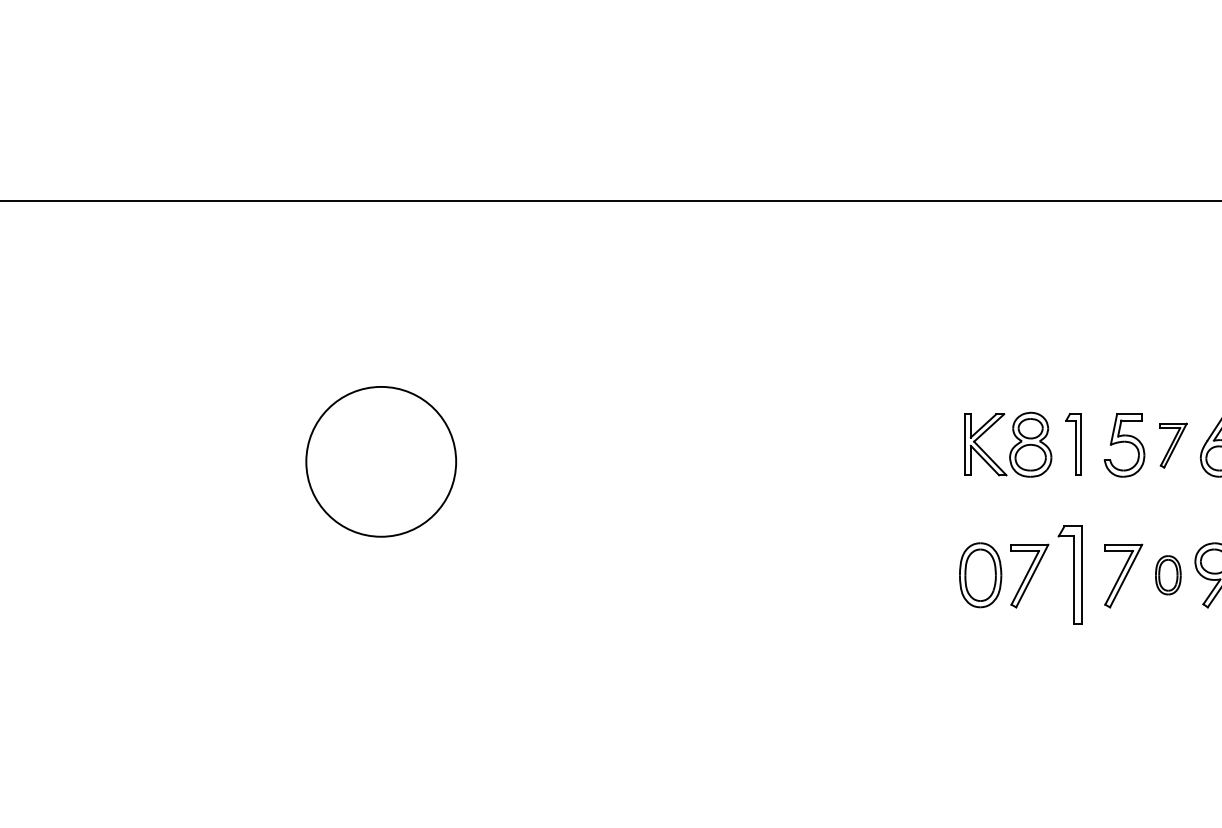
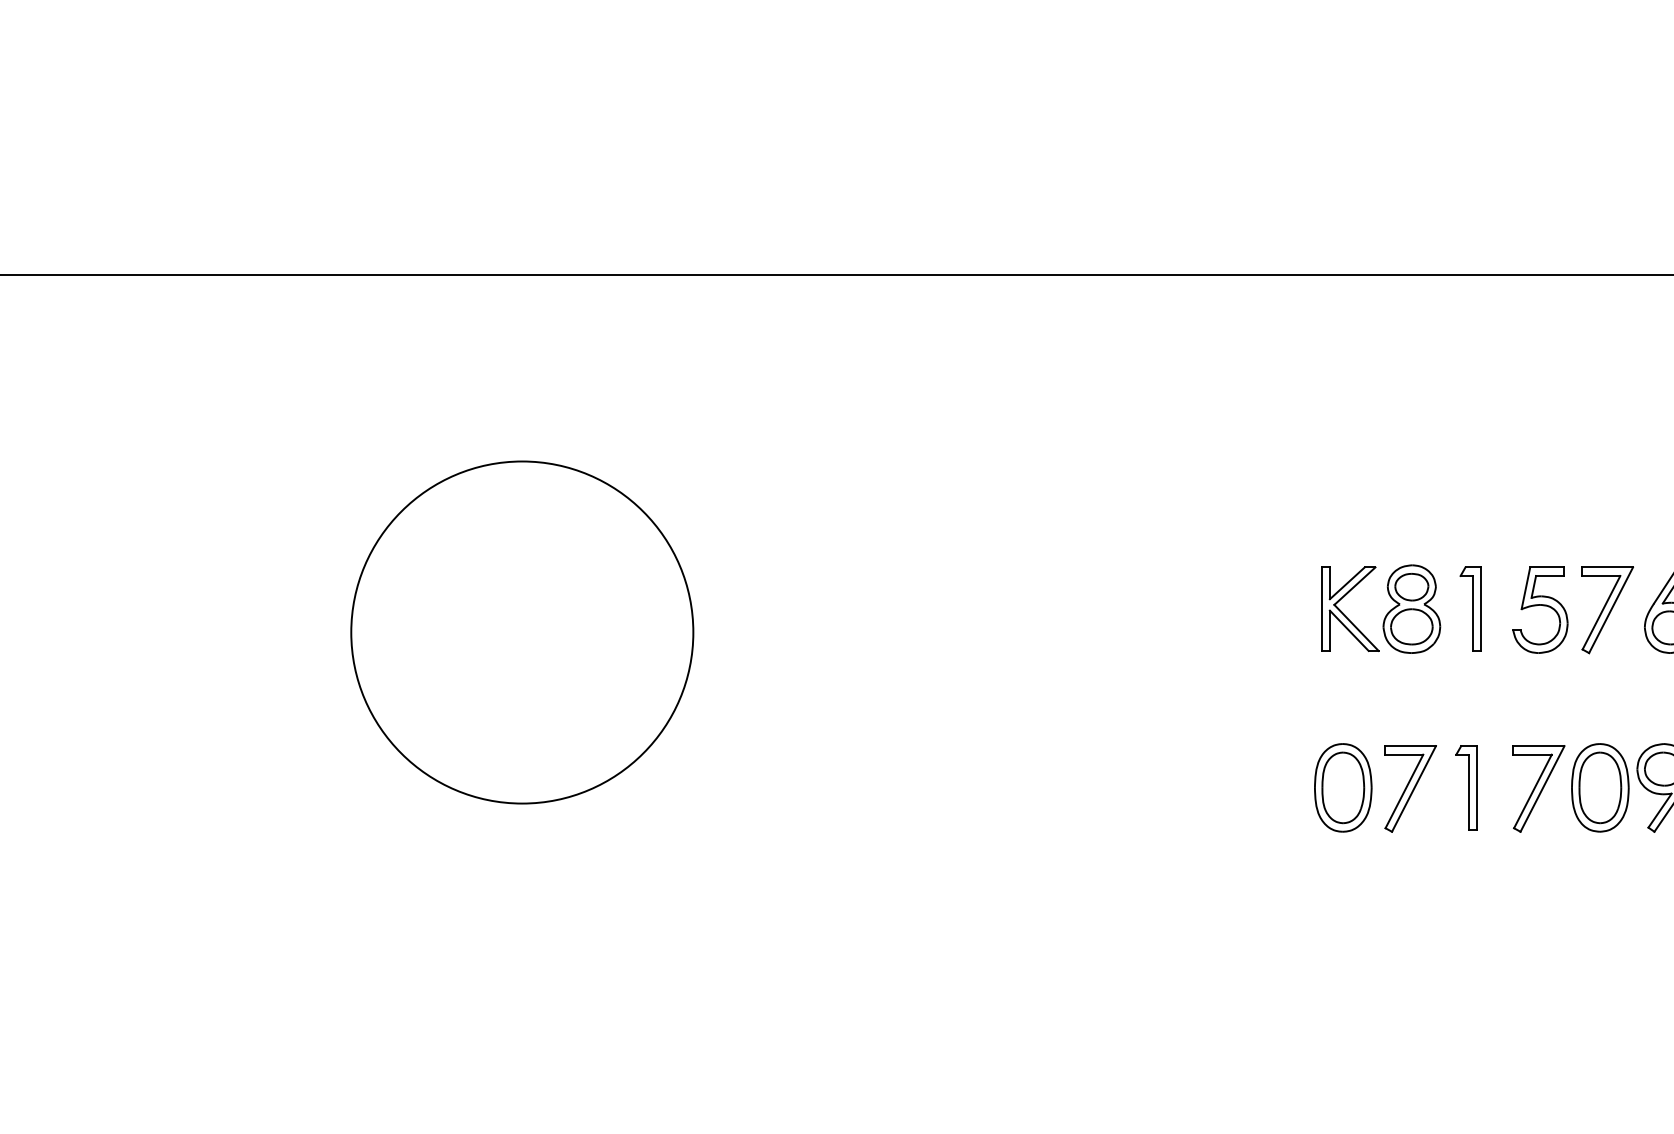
part: (1173, 445) -> (1607, 610), size x1.43
circle: (381, 461) -> (522, 632), size x1.67
part: (1070, 574) -> (1466, 787), size x0.62
part: (1168, 574) -> (1600, 787), size x1.67

